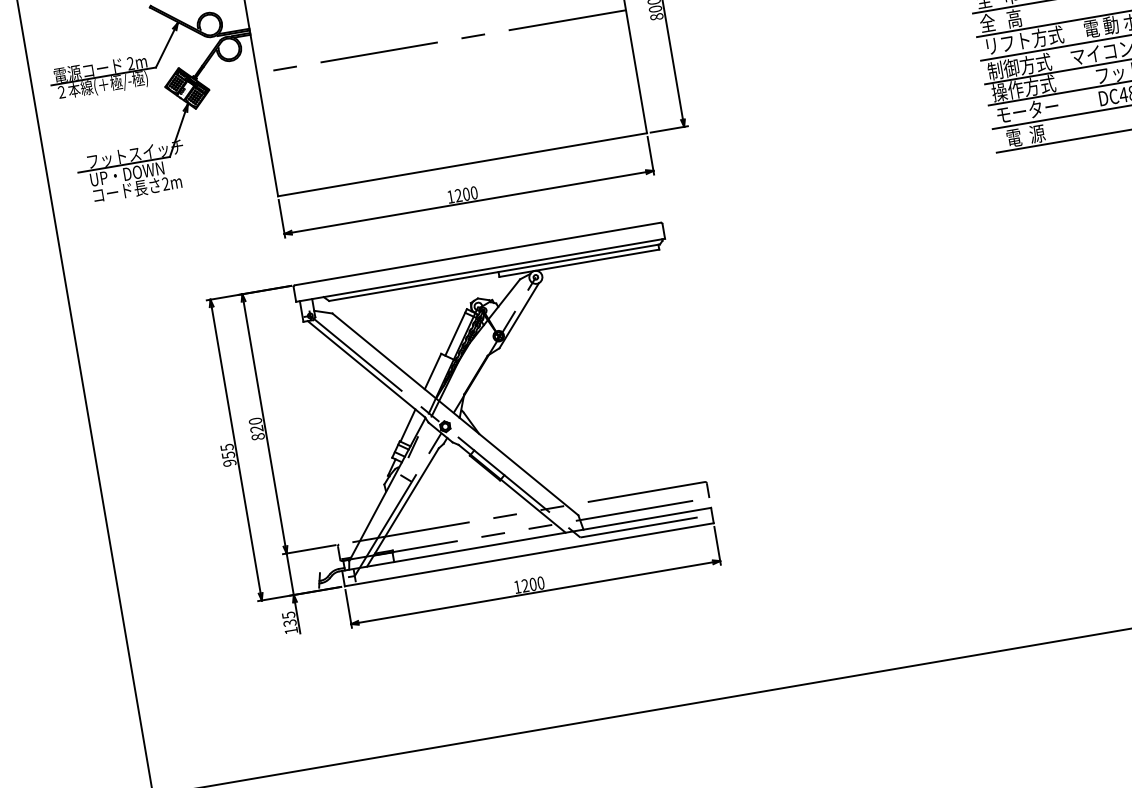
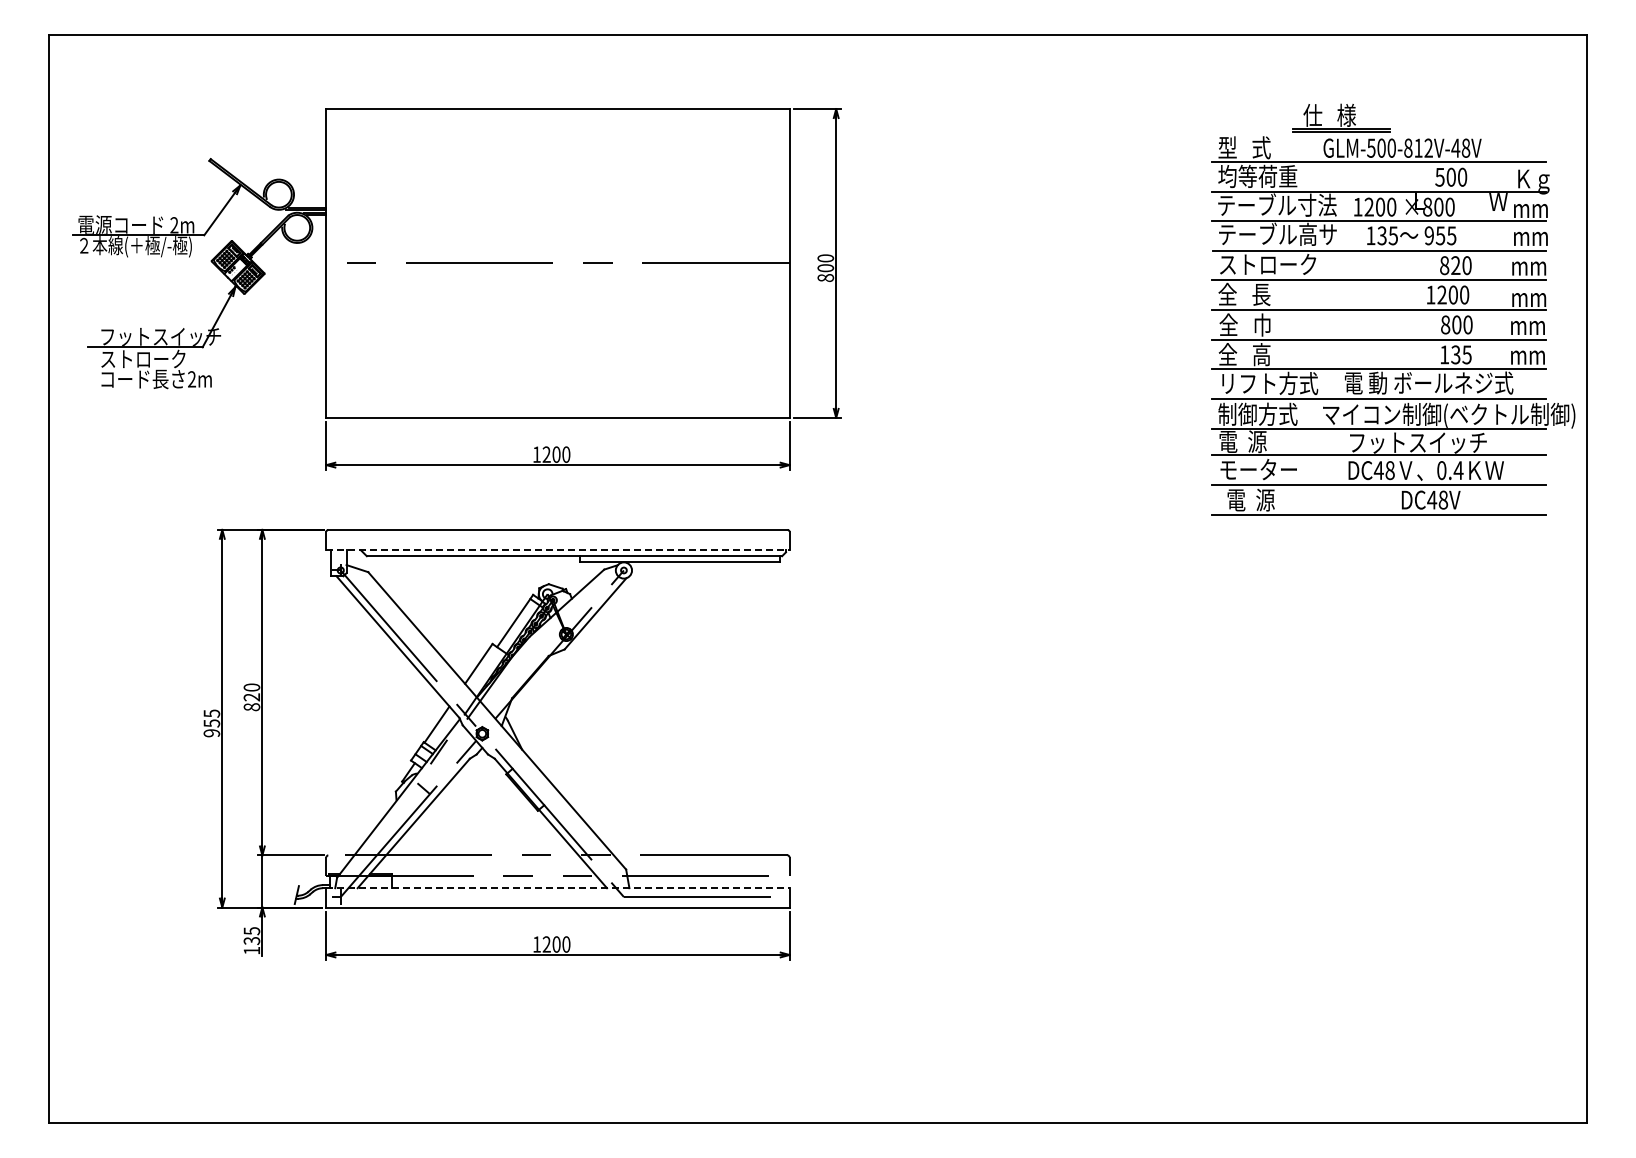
text: (1023, 88) -> (1258, 441), 操作方式 -> 電  源
text: (126, 173) -> (146, 358), UP・DOWN -> ストローク
line: (480, 270) -> (557, 550), solid -> dashed
line: (527, 539) -> (558, 888), solid -> dashed

